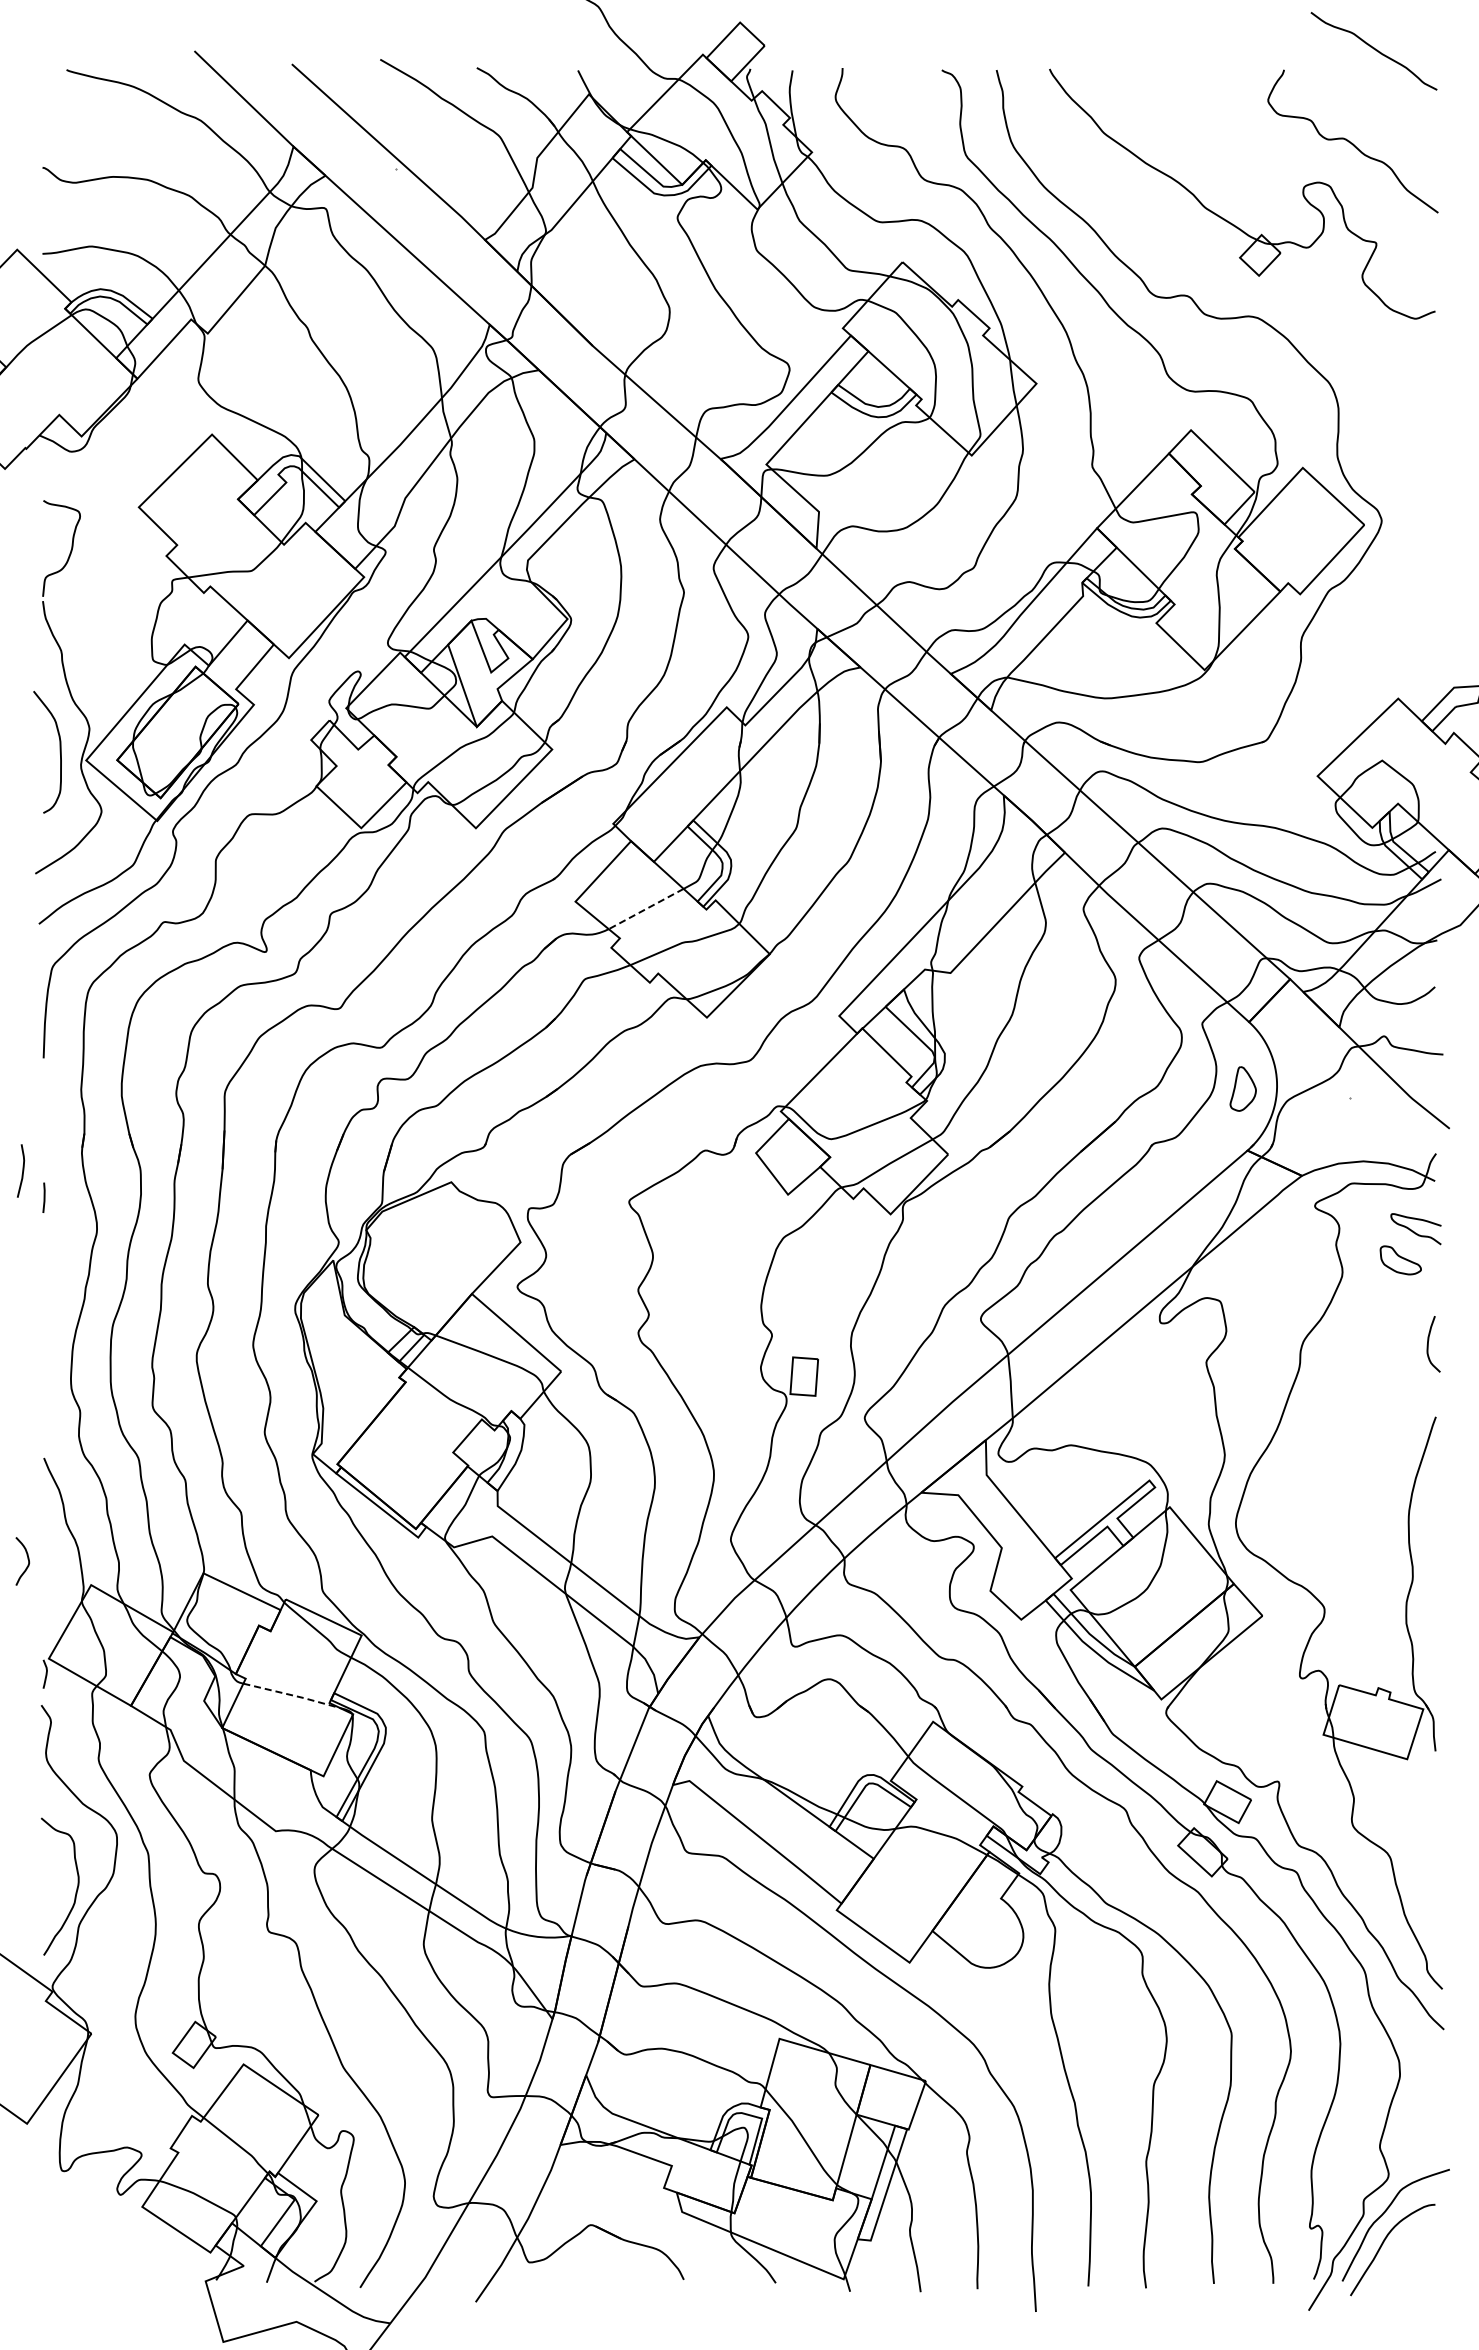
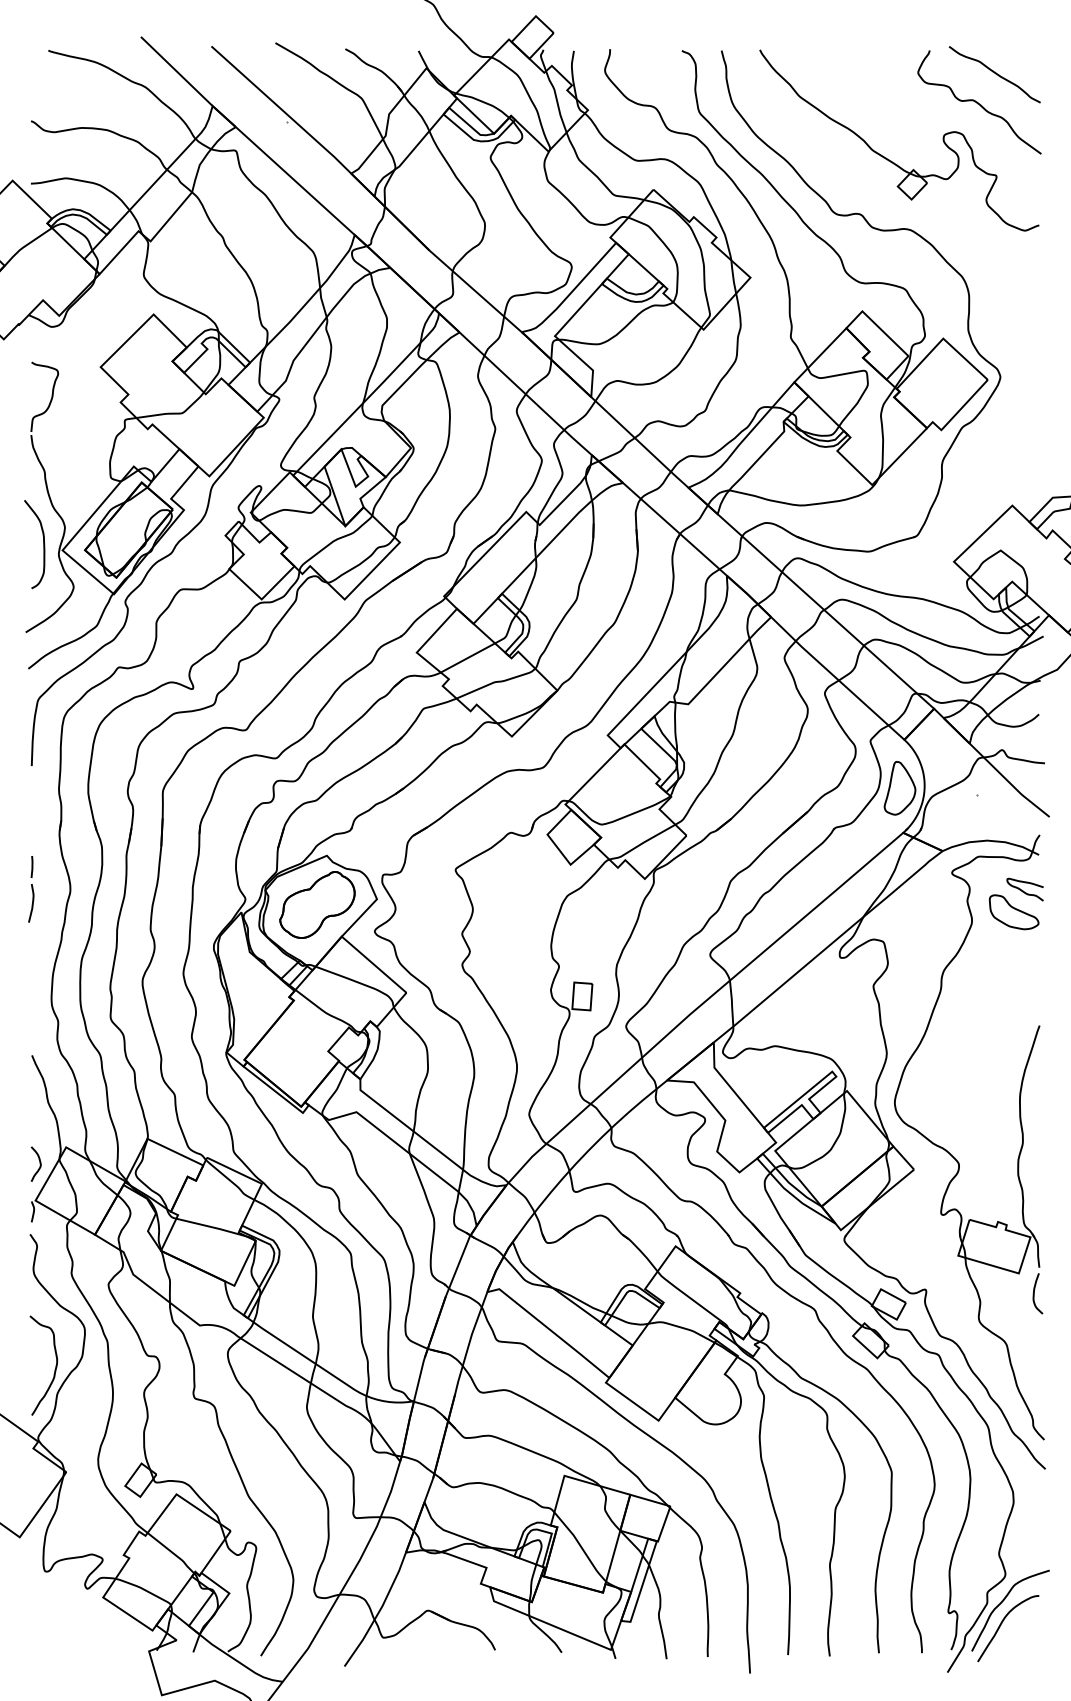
curve: (1373, 49) -> (994, 73), moved
line: (645, 909) -> (467, 658), dashed -> solid
part: (1243, 1088) -> (900, 787), size x1.67
curve: (22, 1170) -> (32, 902), moved
part: (437, 1249) -> (316, 904), added
part: (1400, 1260) -> (1013, 912), size x1.67
curve: (1428, 1344) -> (1034, 1293), moved
curve: (27, 1559) -> (39, 1162), moved
line: (292, 1695) -> (211, 1227), dashed -> solid

